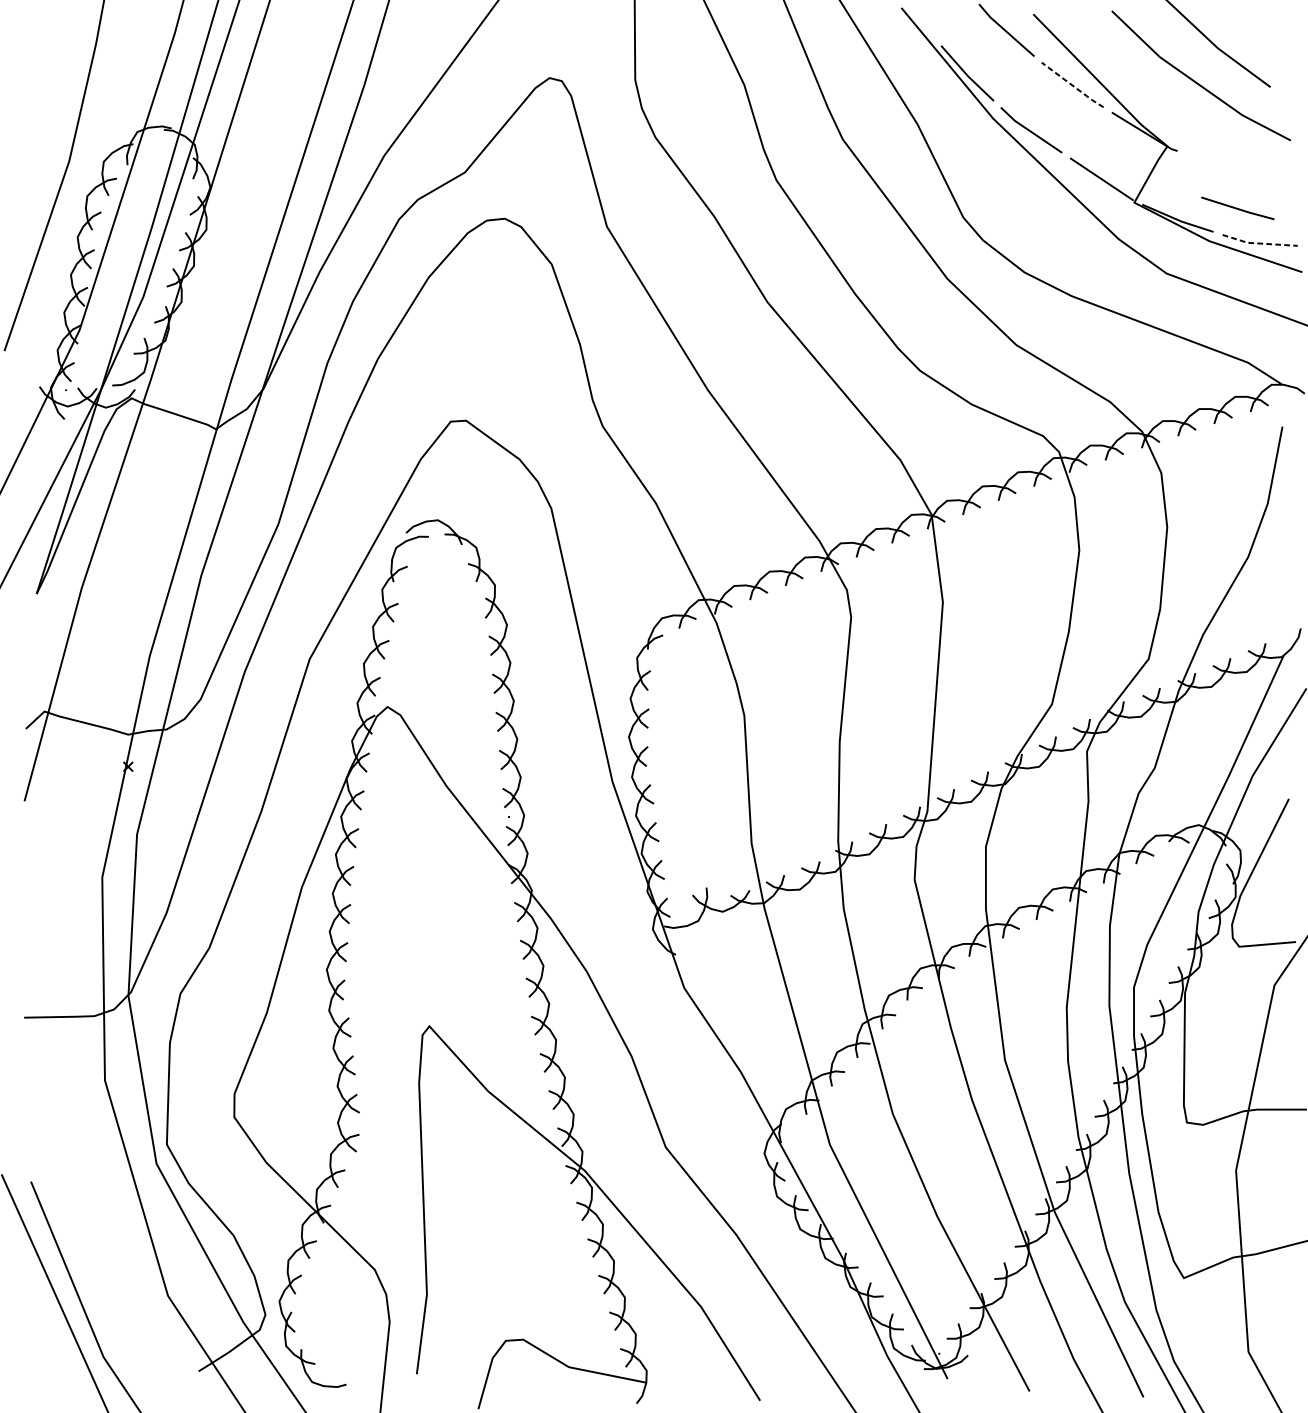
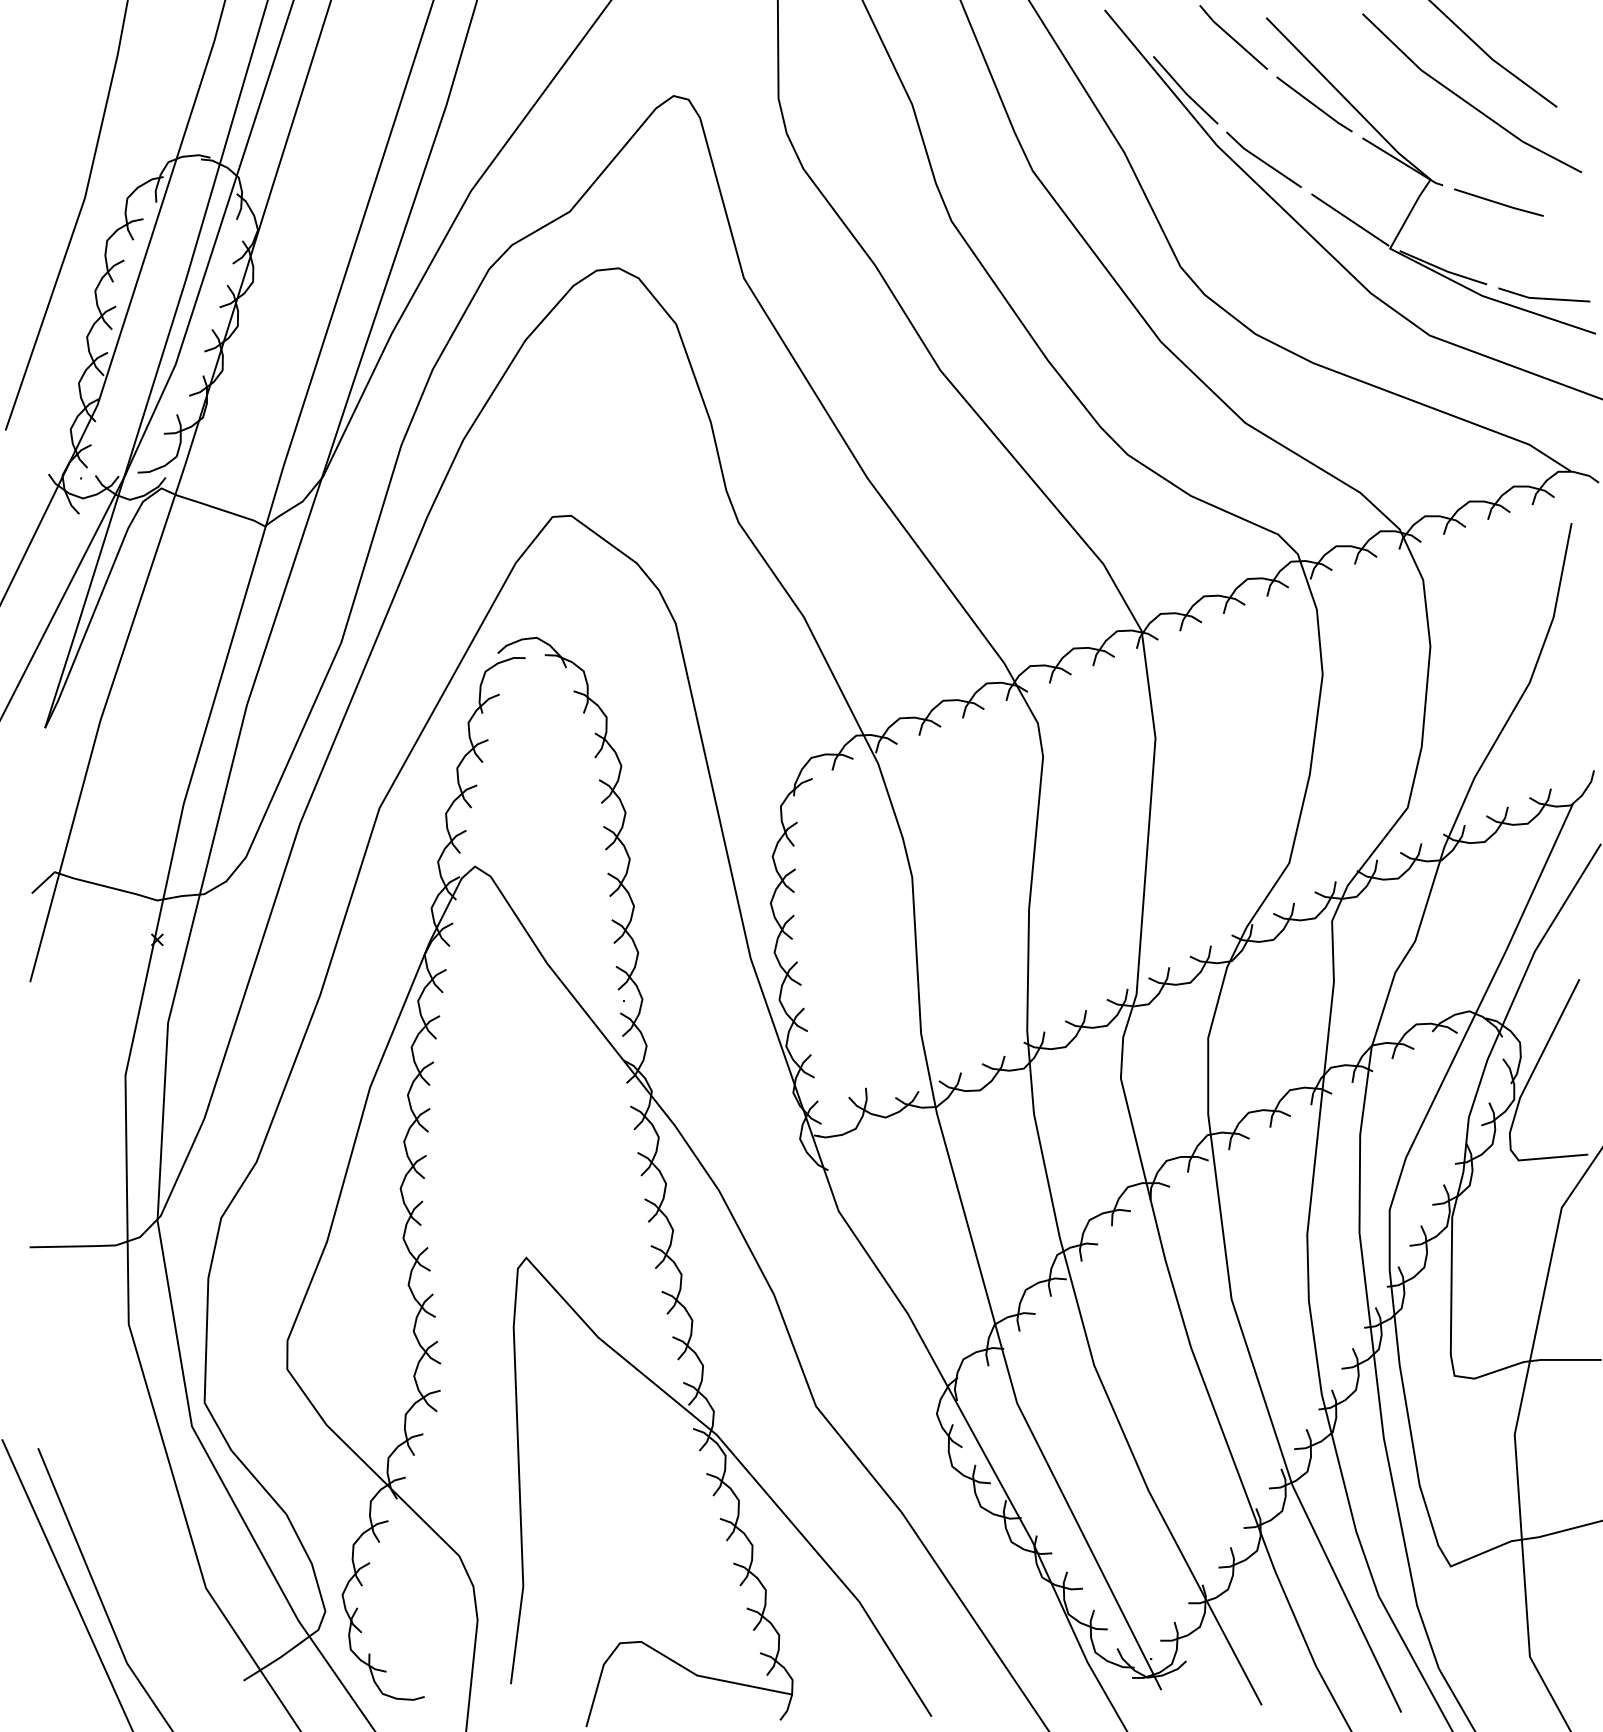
line: (1072, 85) -> (1314, 105), dashed -> solid
line: (1237, 208) -> (1498, 202), moved
line: (1258, 243) -> (1542, 298), dashed -> solid

